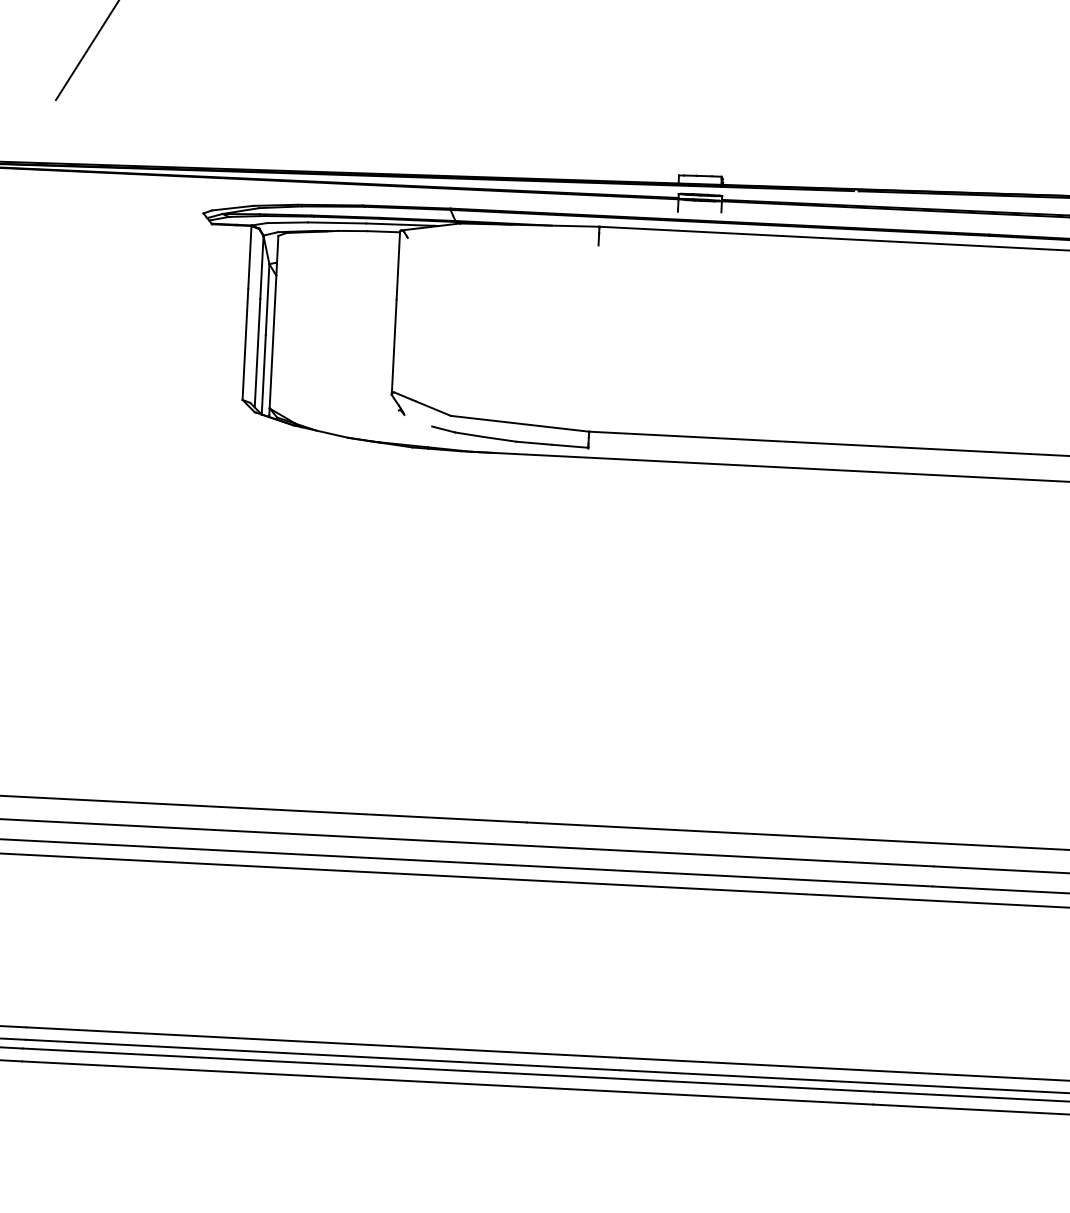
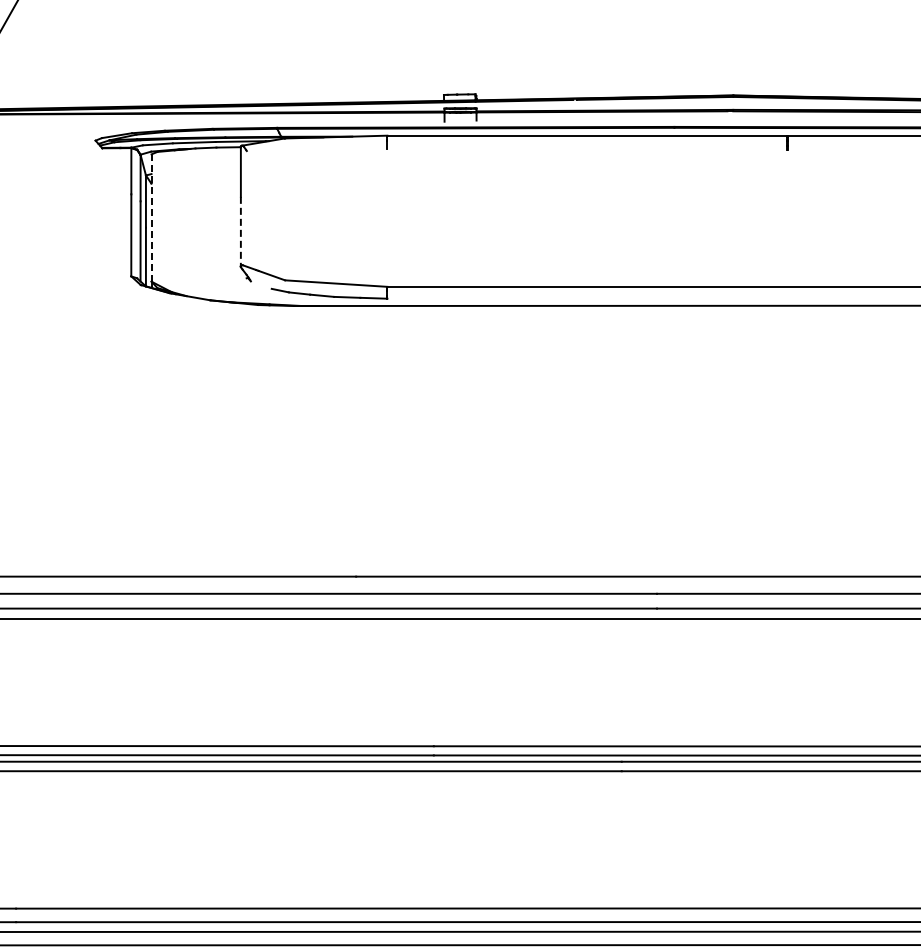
line: (274, 321) -> (151, 217), solid -> dashed
line: (393, 347) -> (240, 232), solid -> dashed

